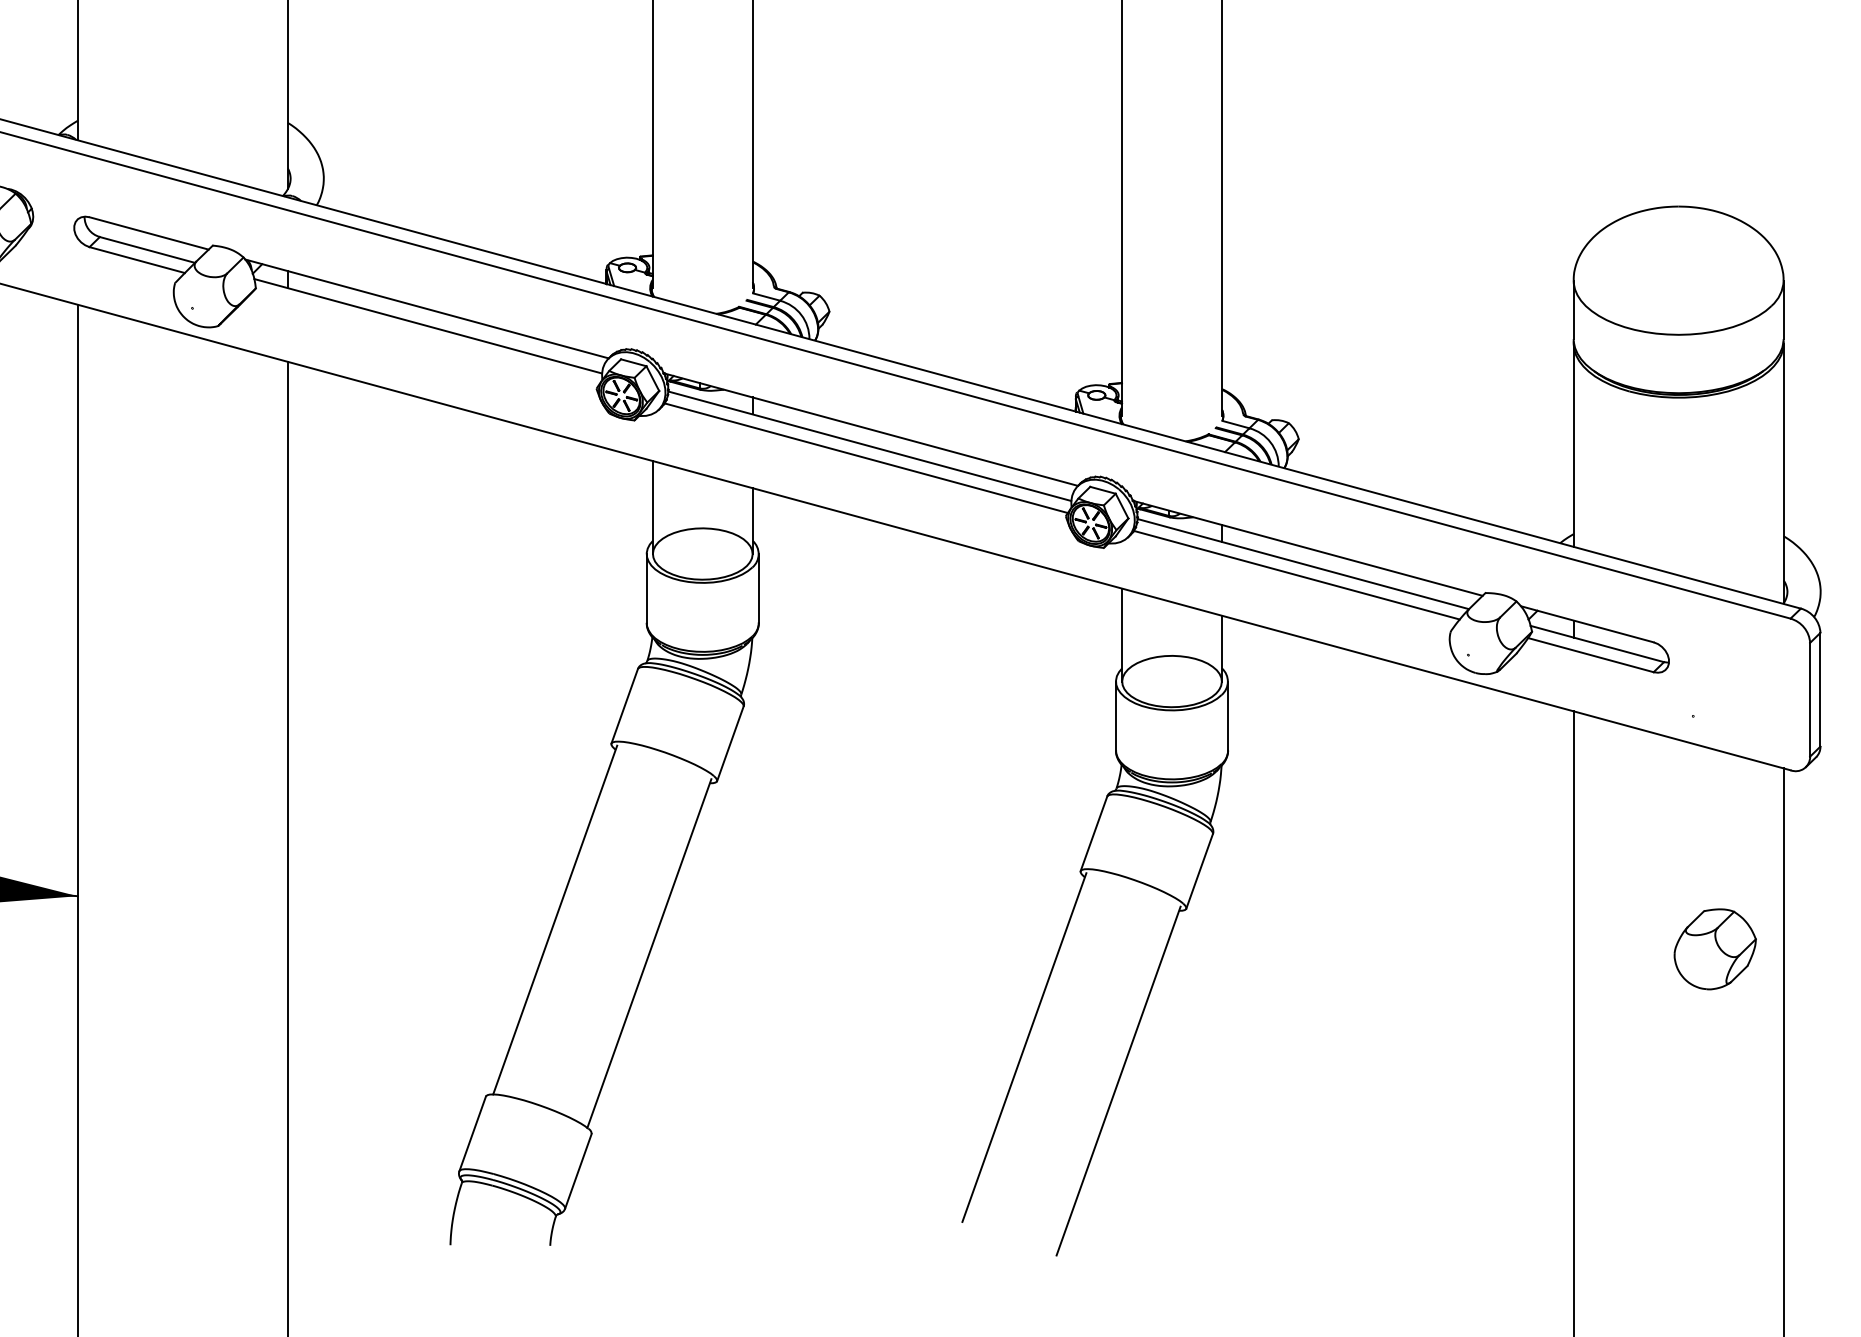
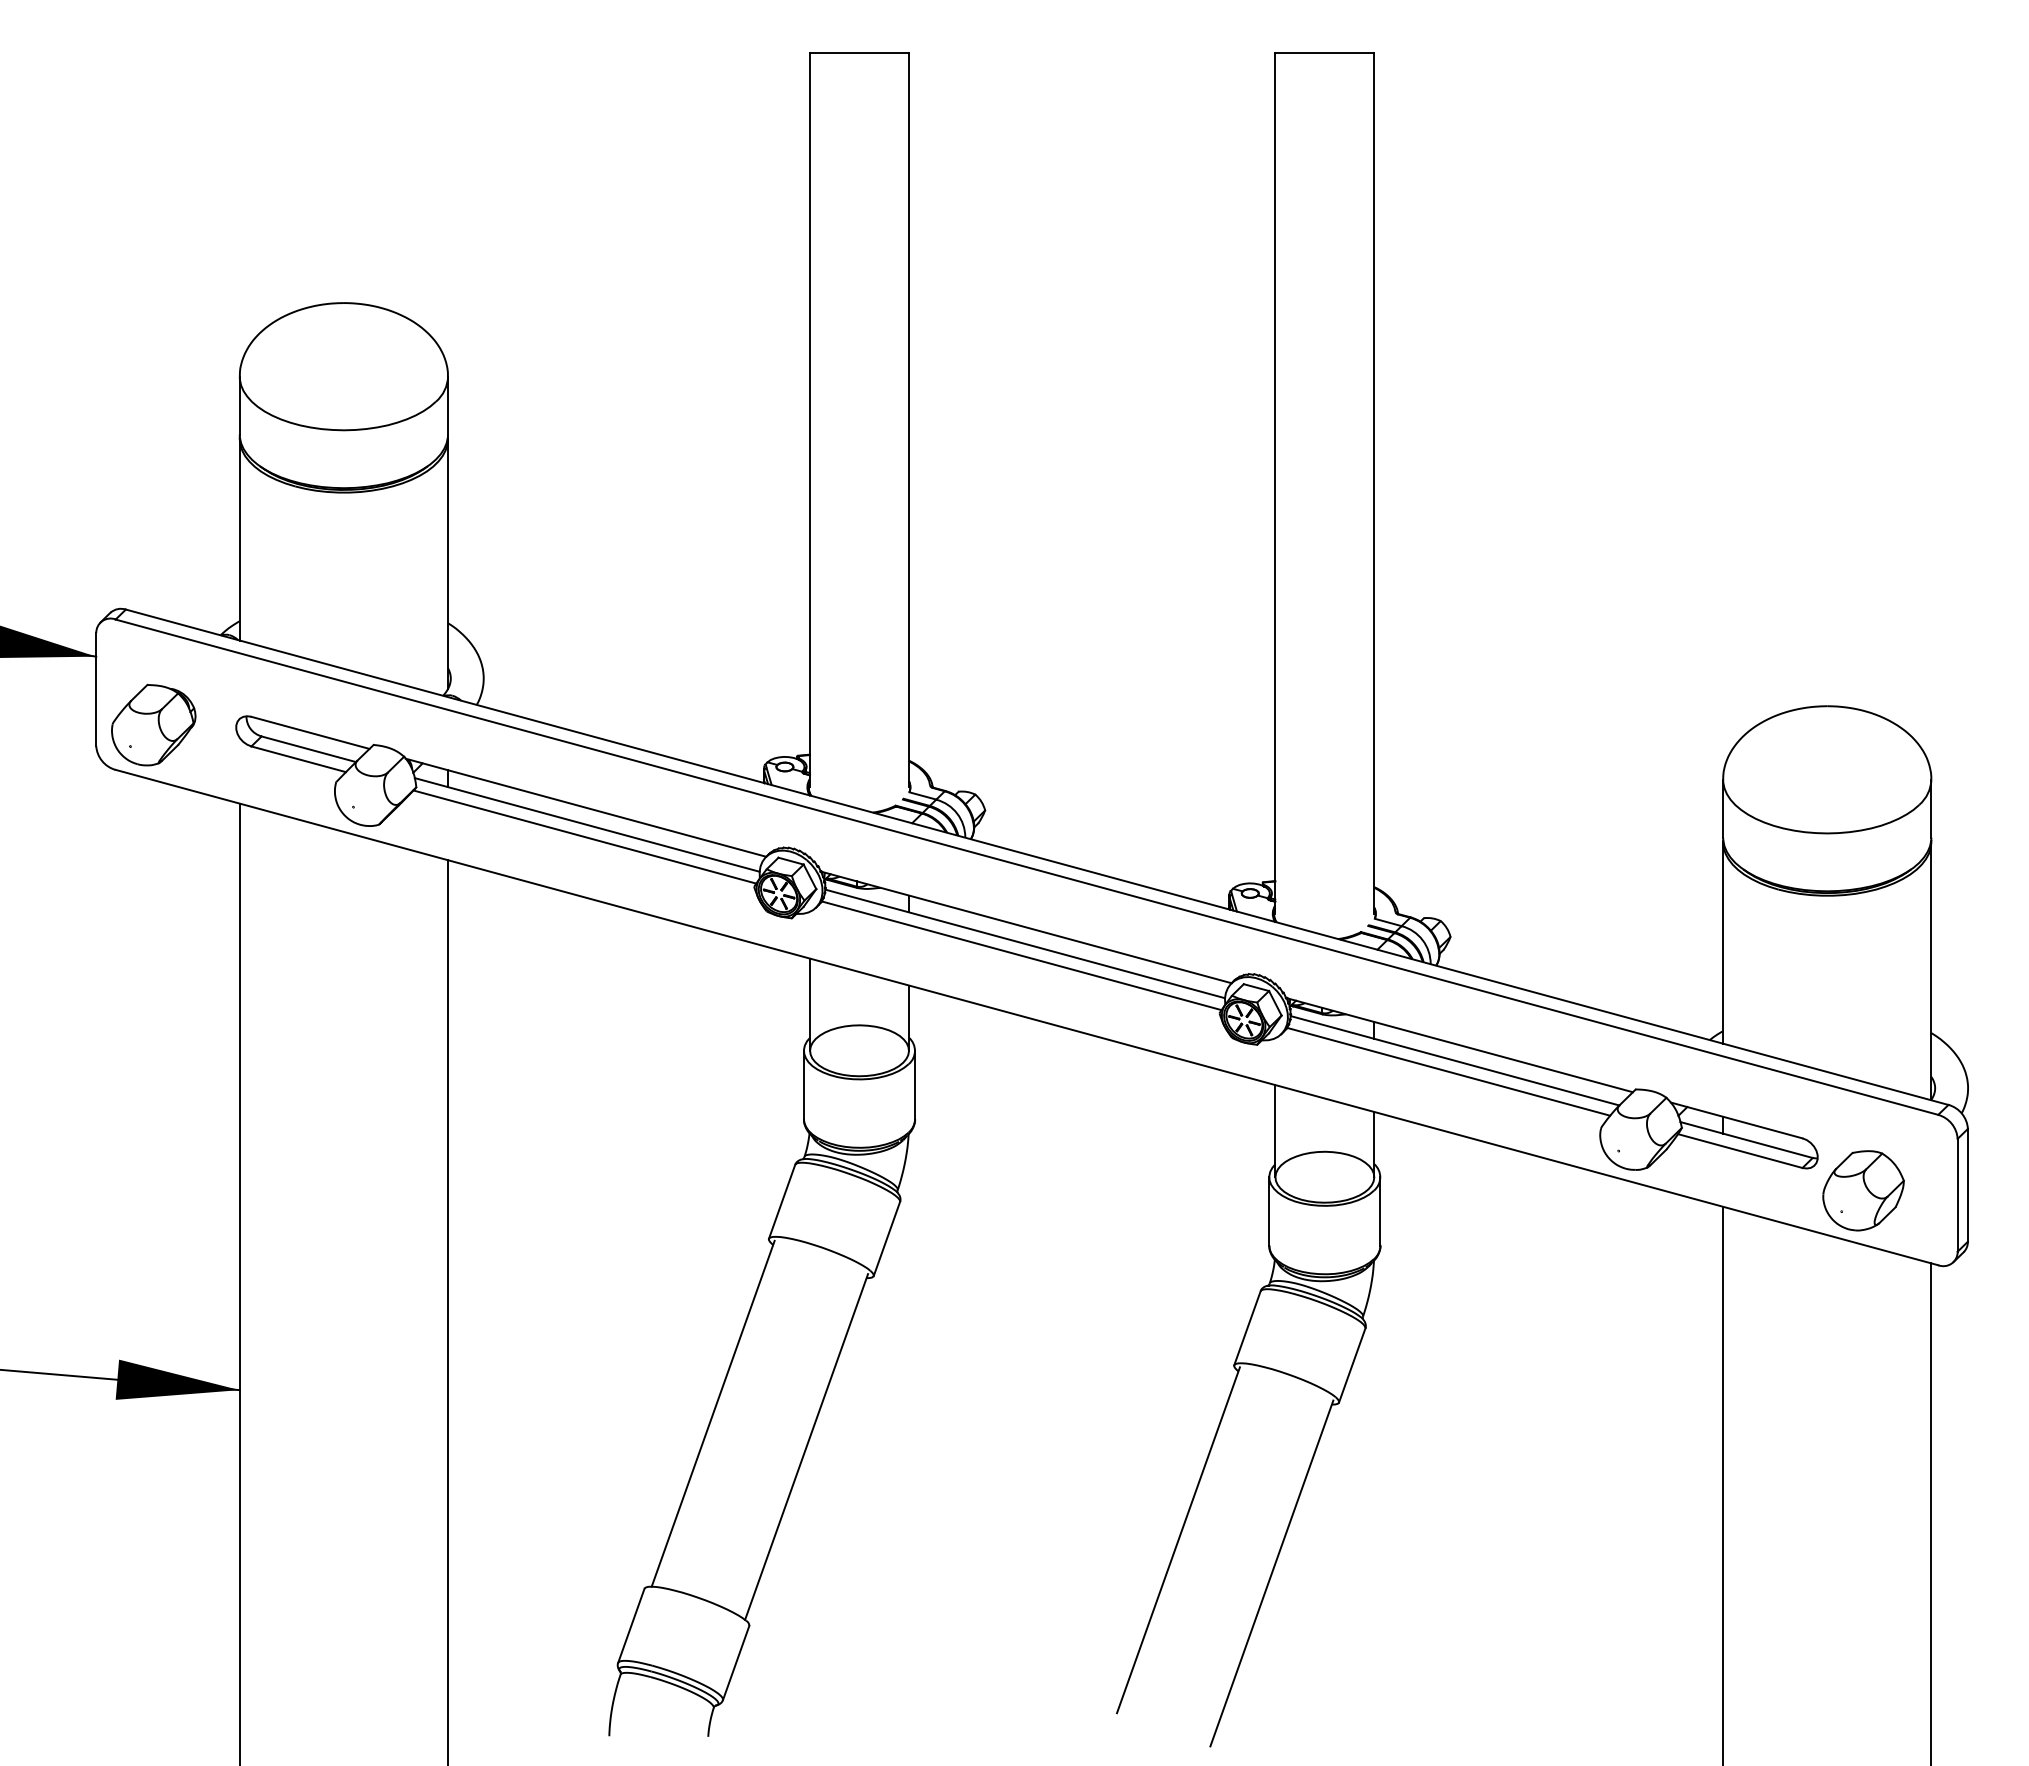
line: (425, 337) -> (584, 836), added
part: (1715, 949) -> (1863, 1190), moved

